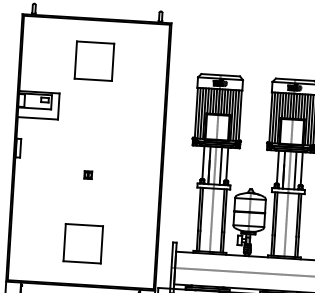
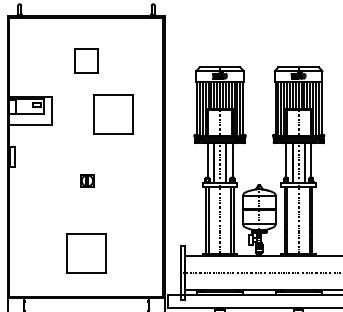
part: (94, 60) -> (86, 60), size x0.6
part: (116, 113) -> (113, 114), added
part: (87, 174) -> (86, 180), size x1.6

